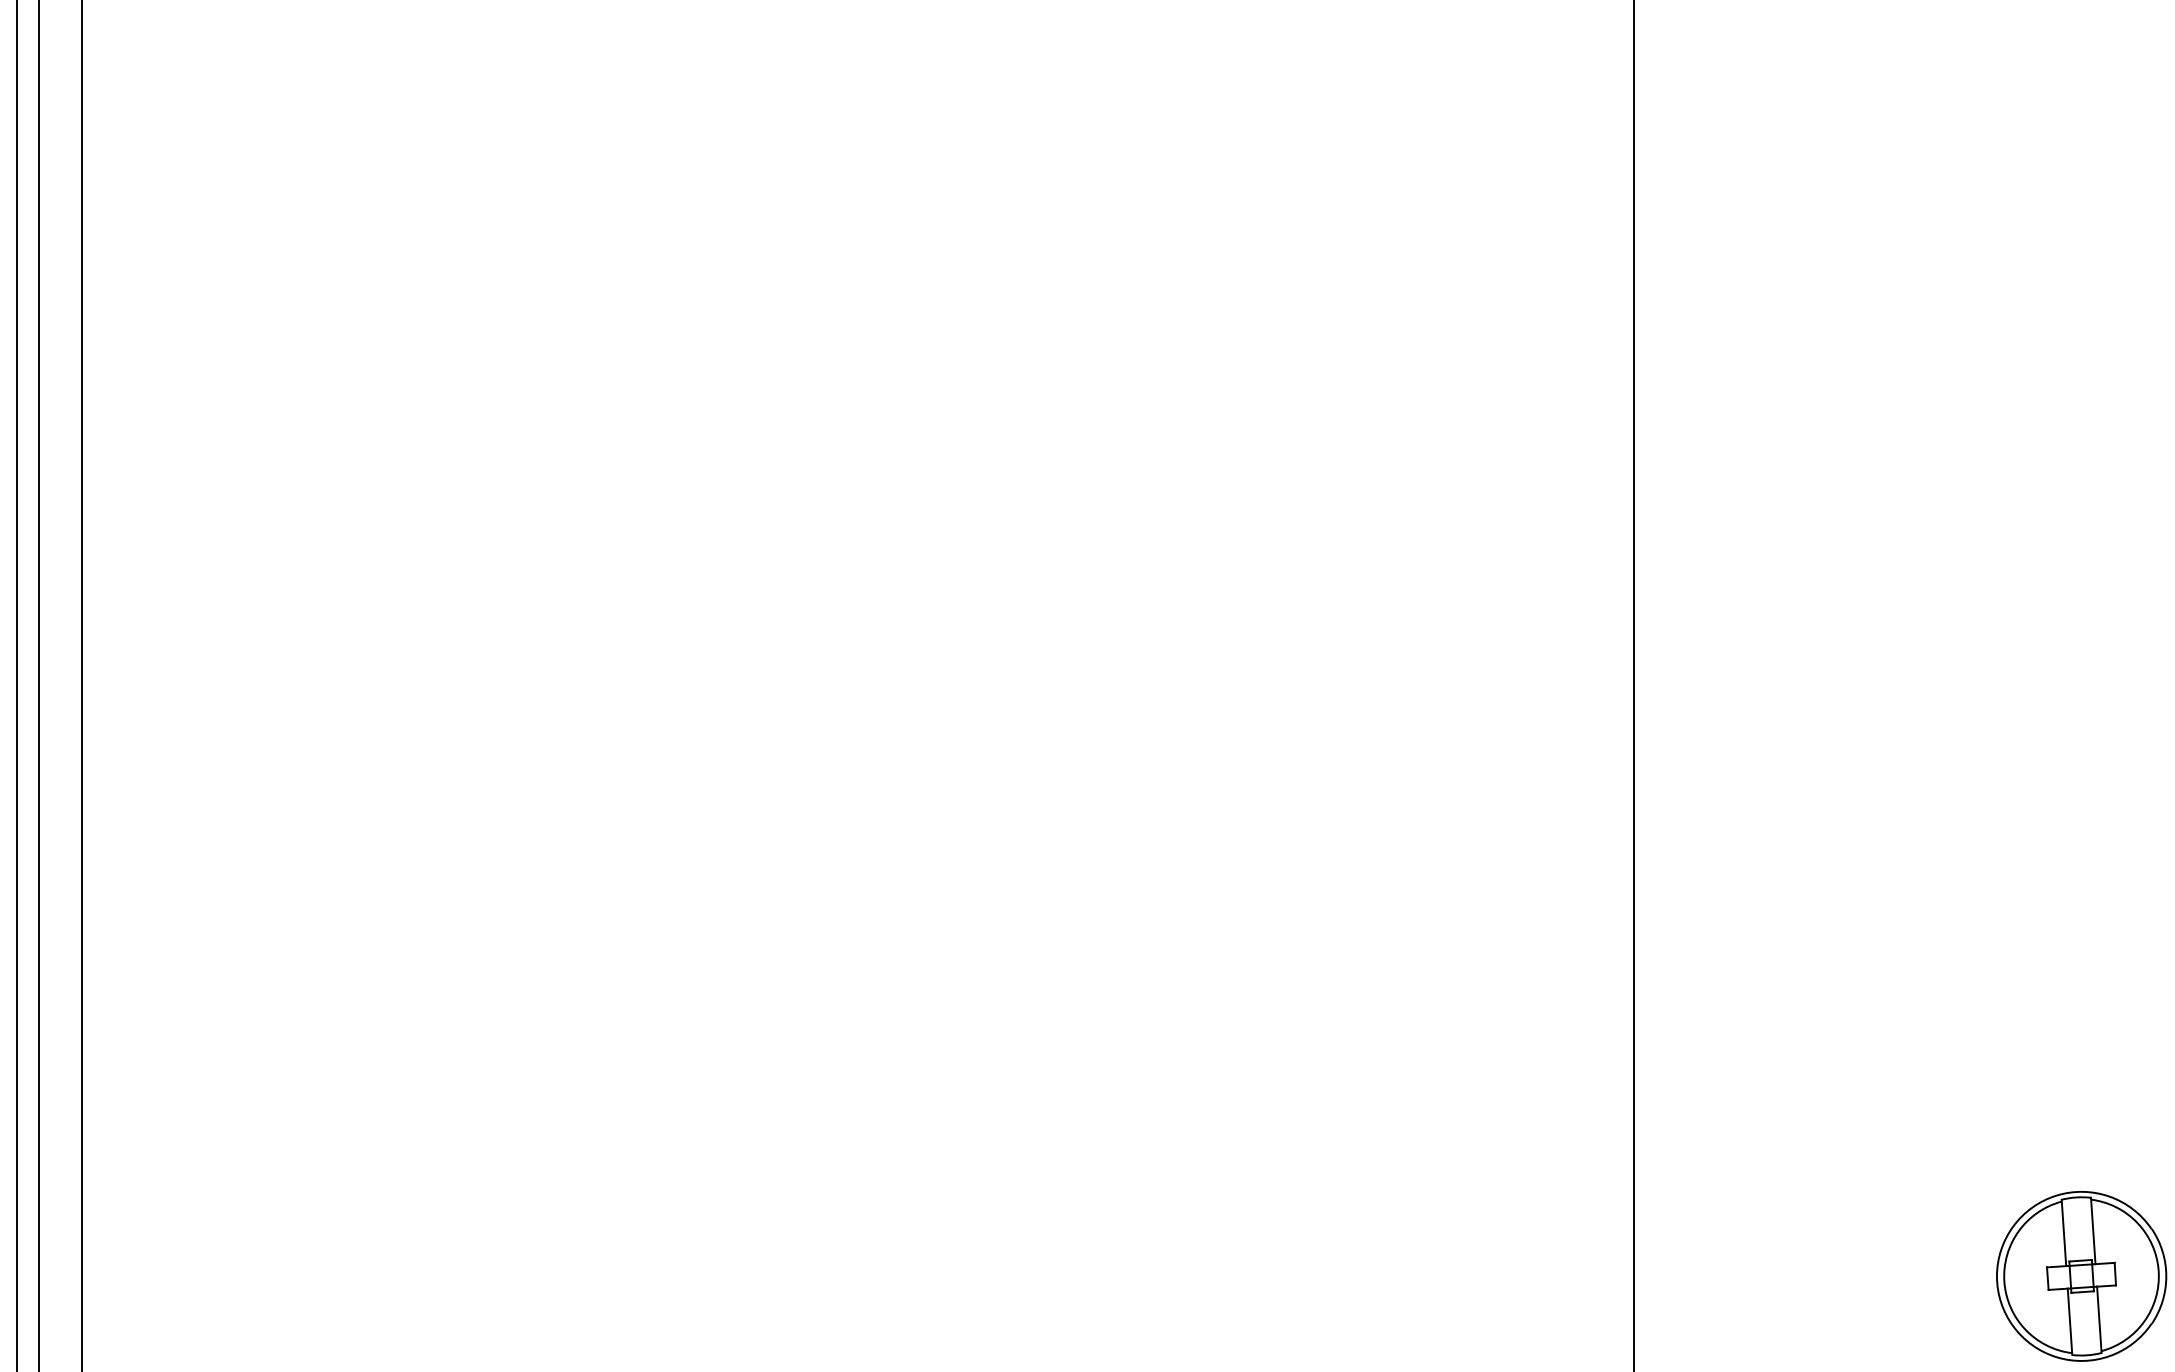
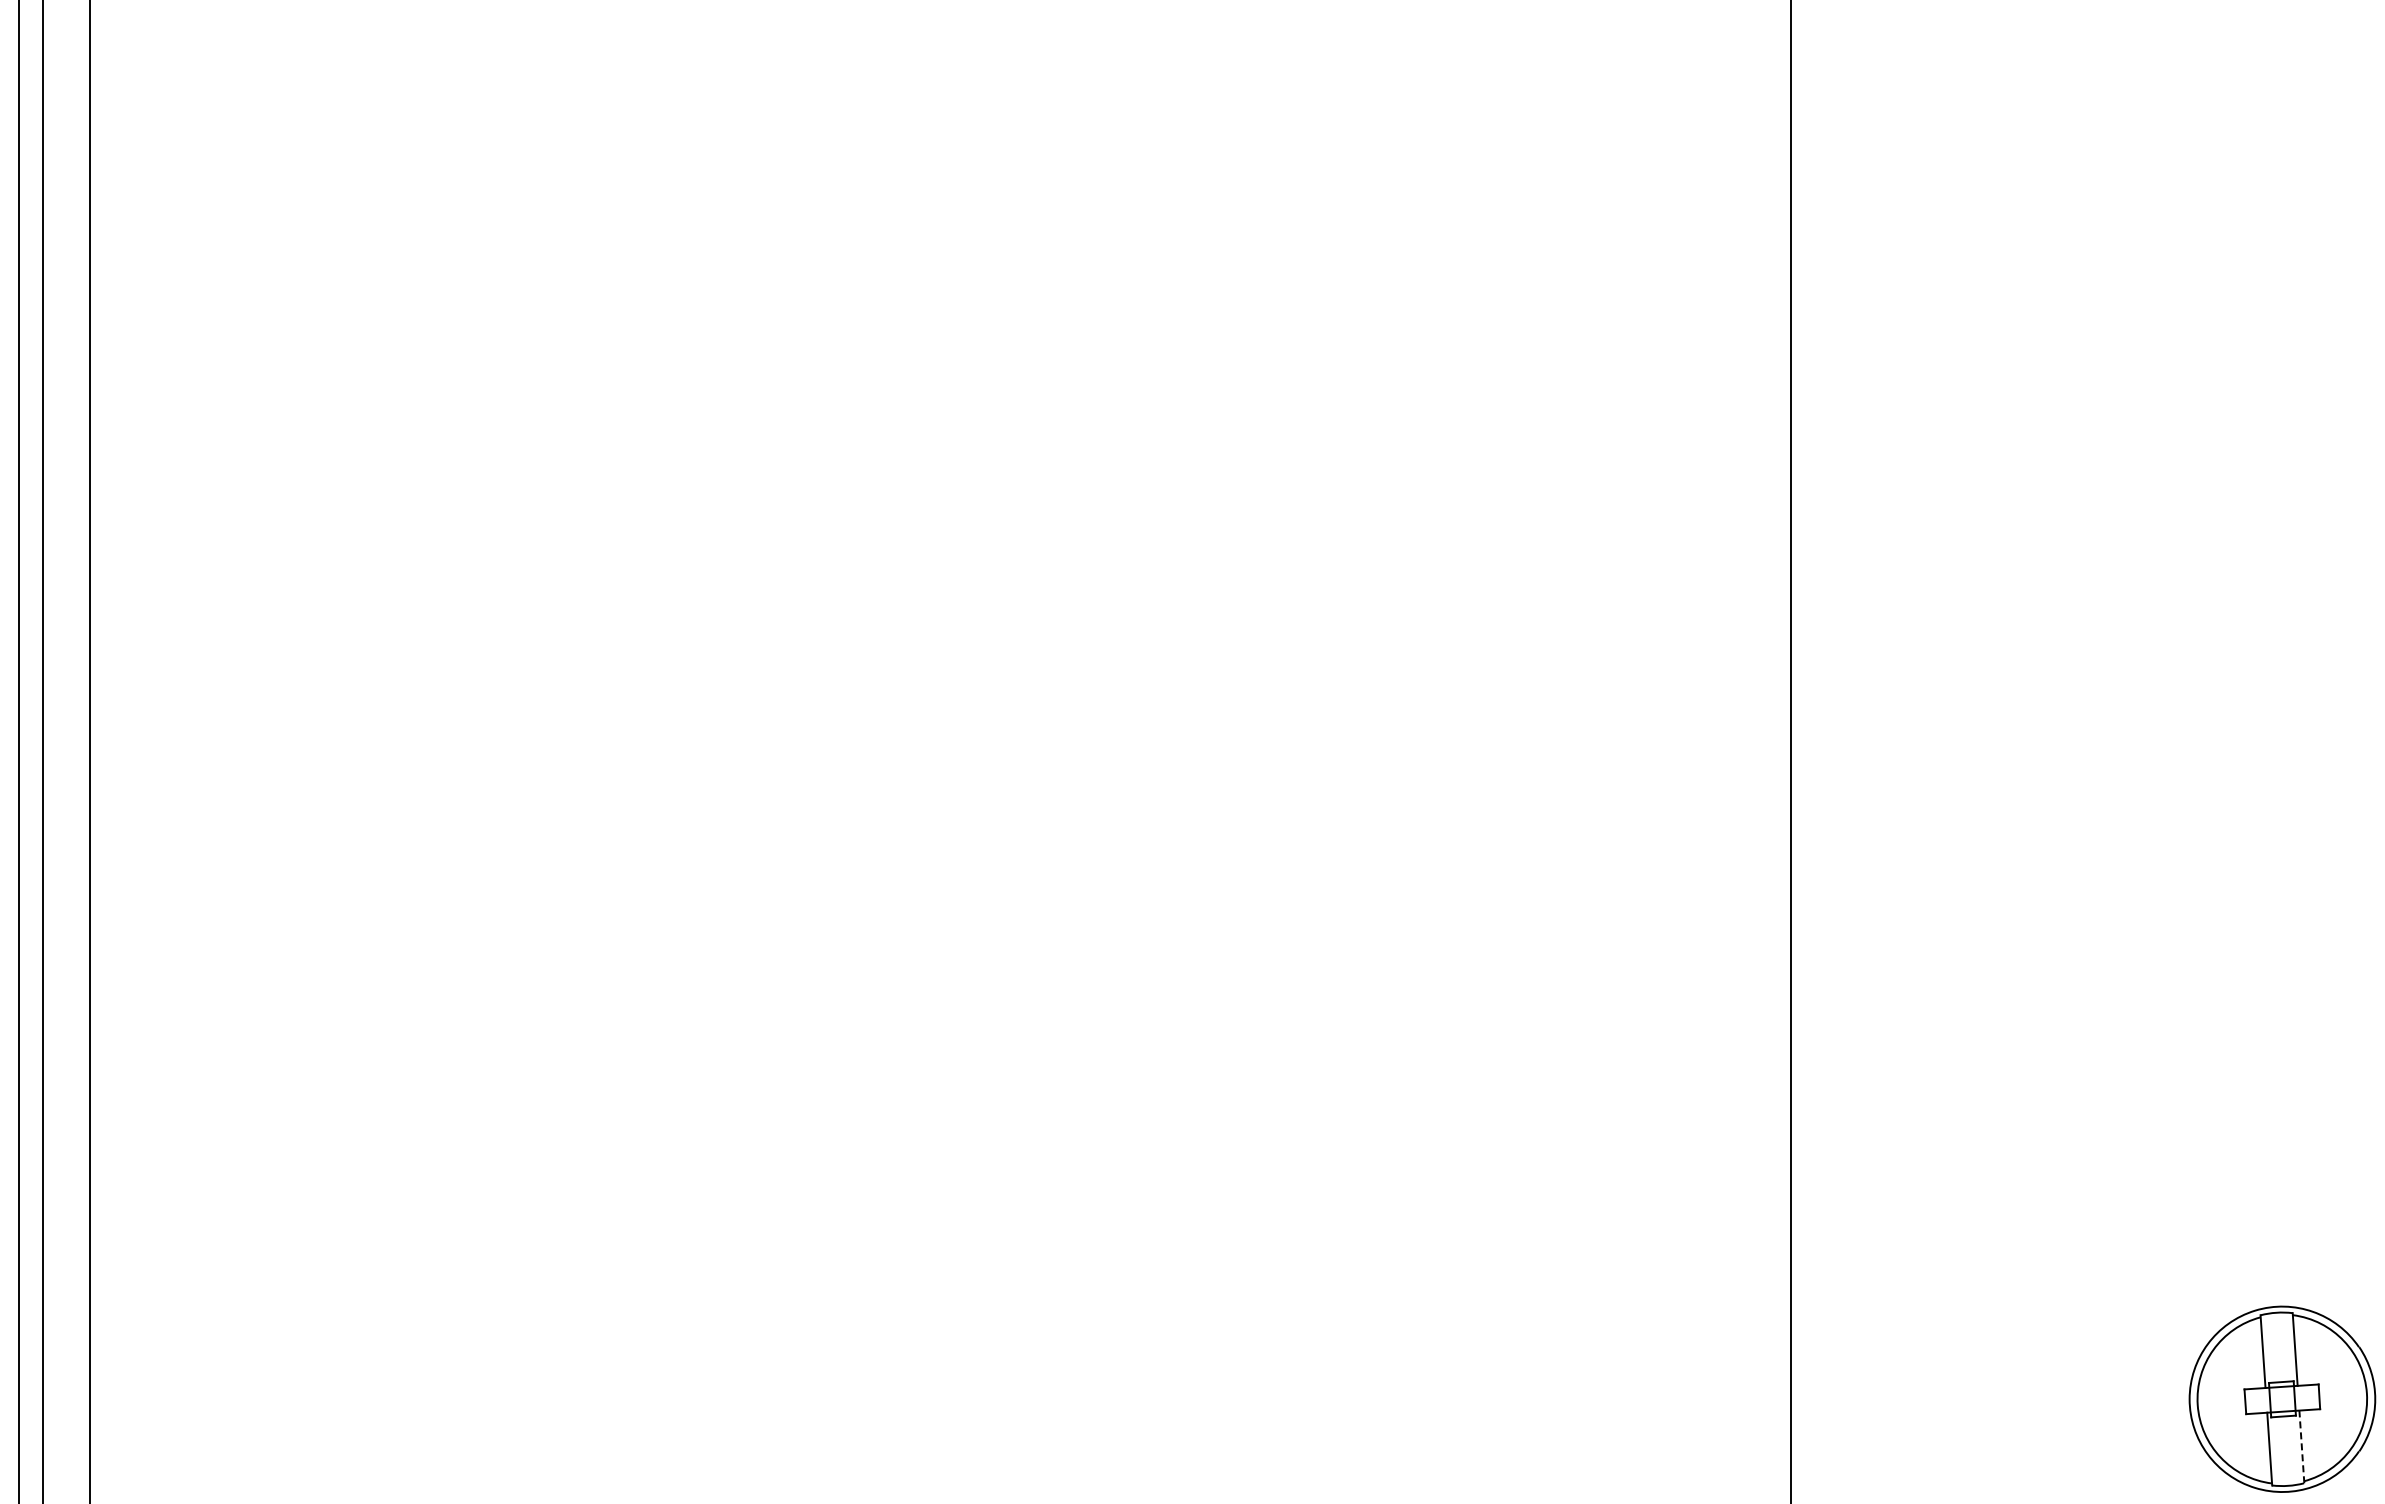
line: (2099, 1319) -> (2301, 1446), solid -> dashed

